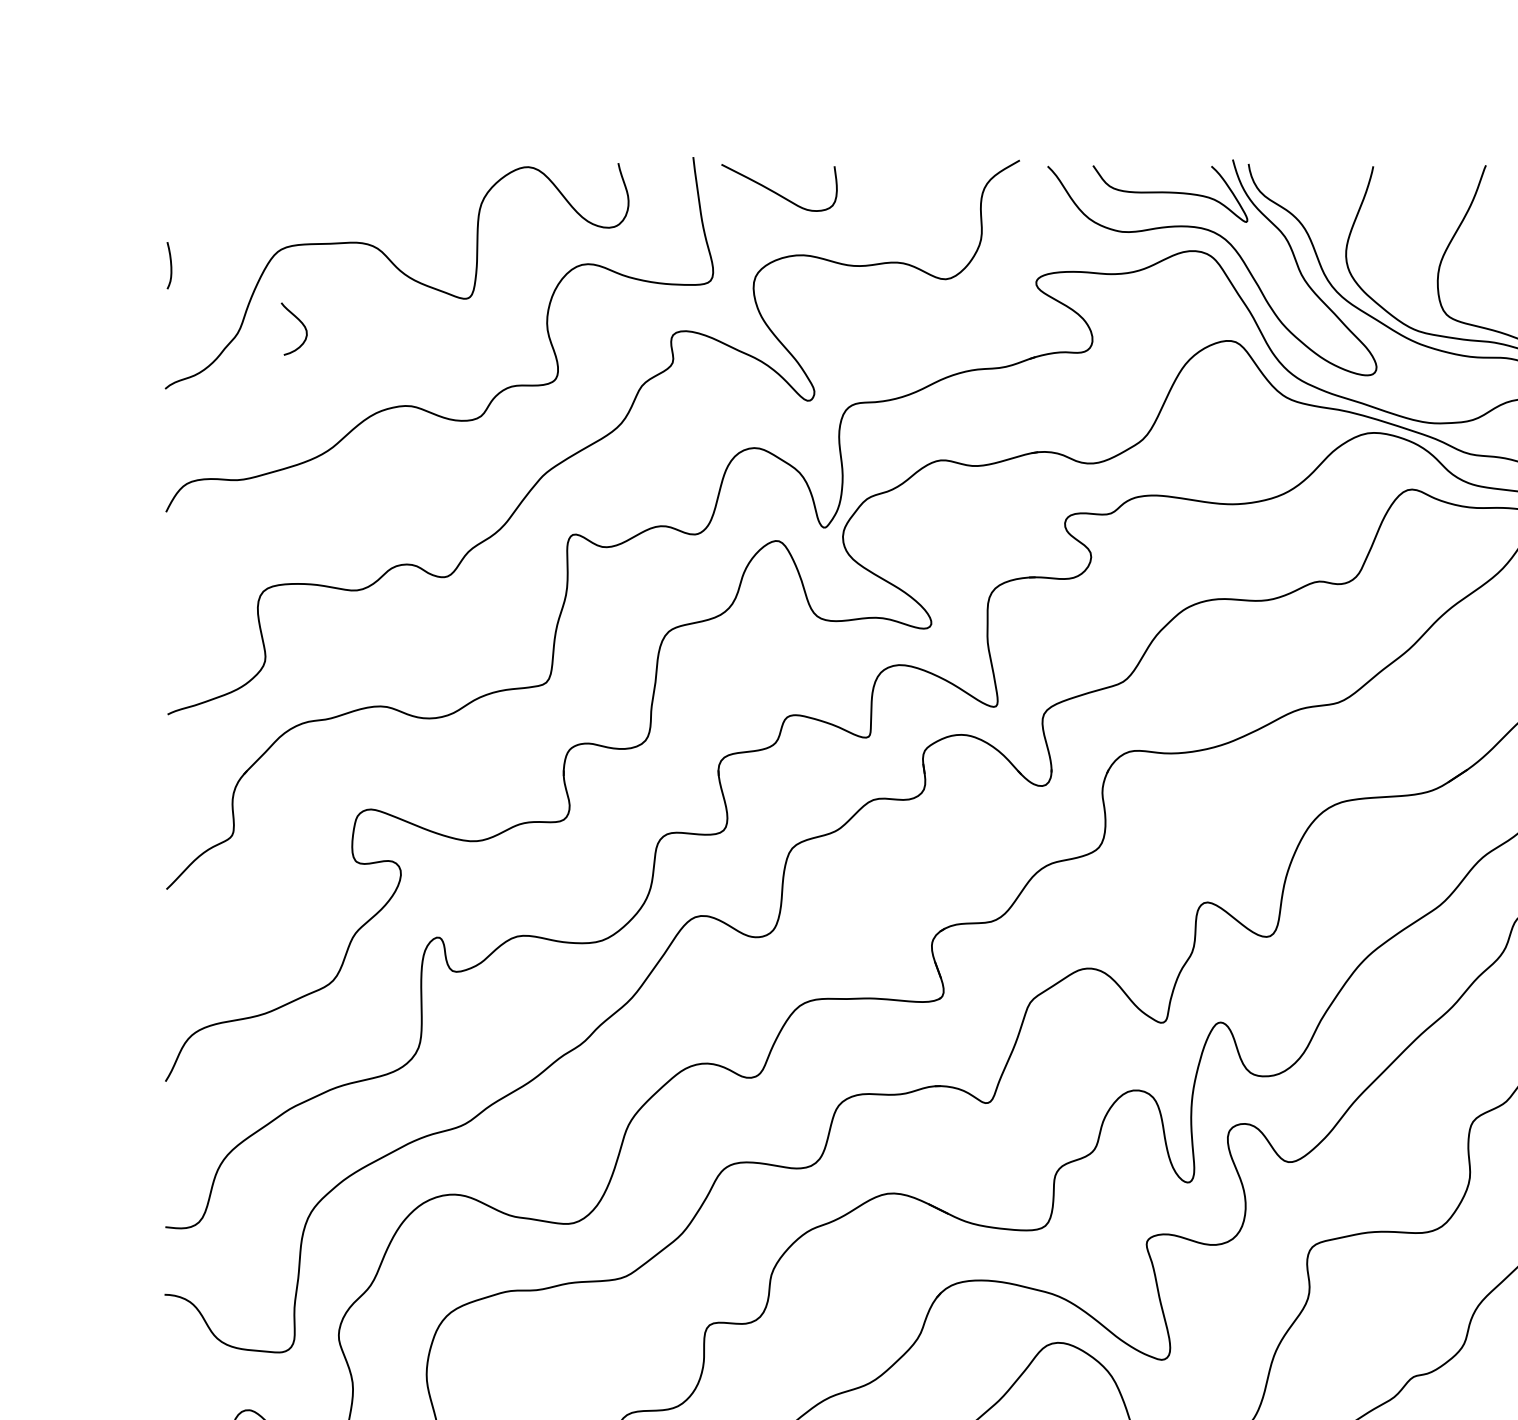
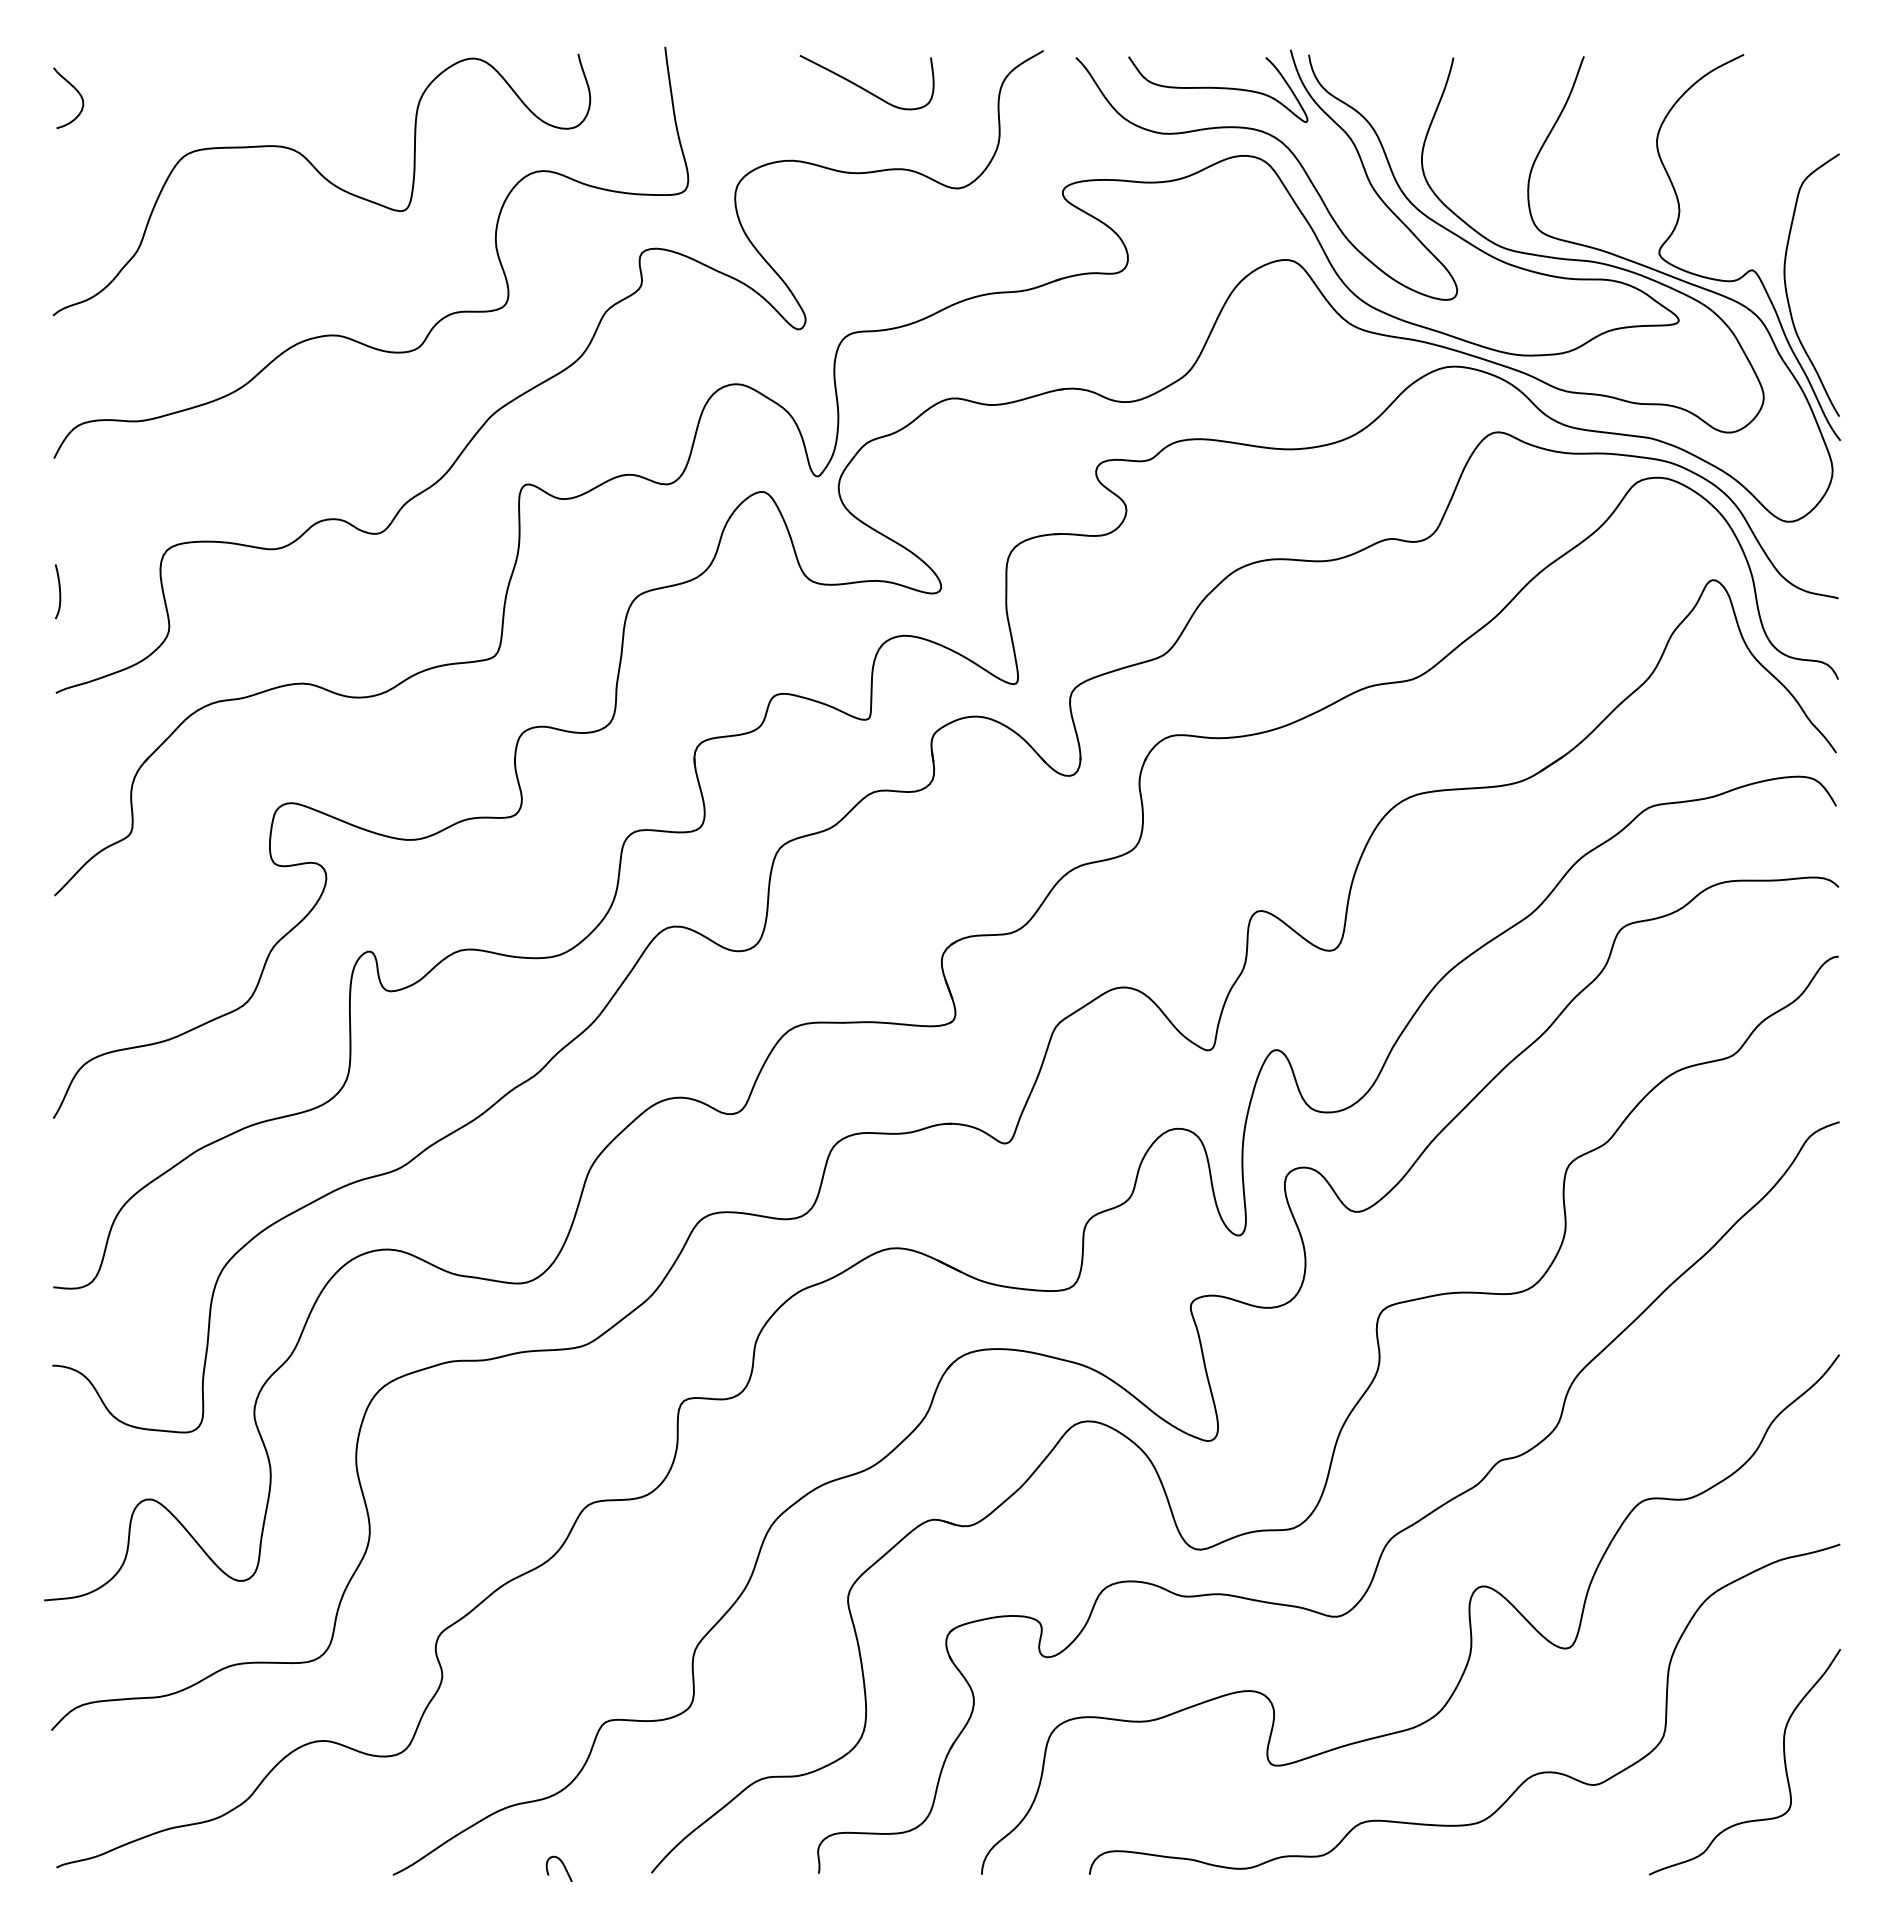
curve: (776, 192) -> (863, 87), moved
curve: (170, 265) -> (59, 591), moved
curve: (300, 322) -> (75, 90), moved

